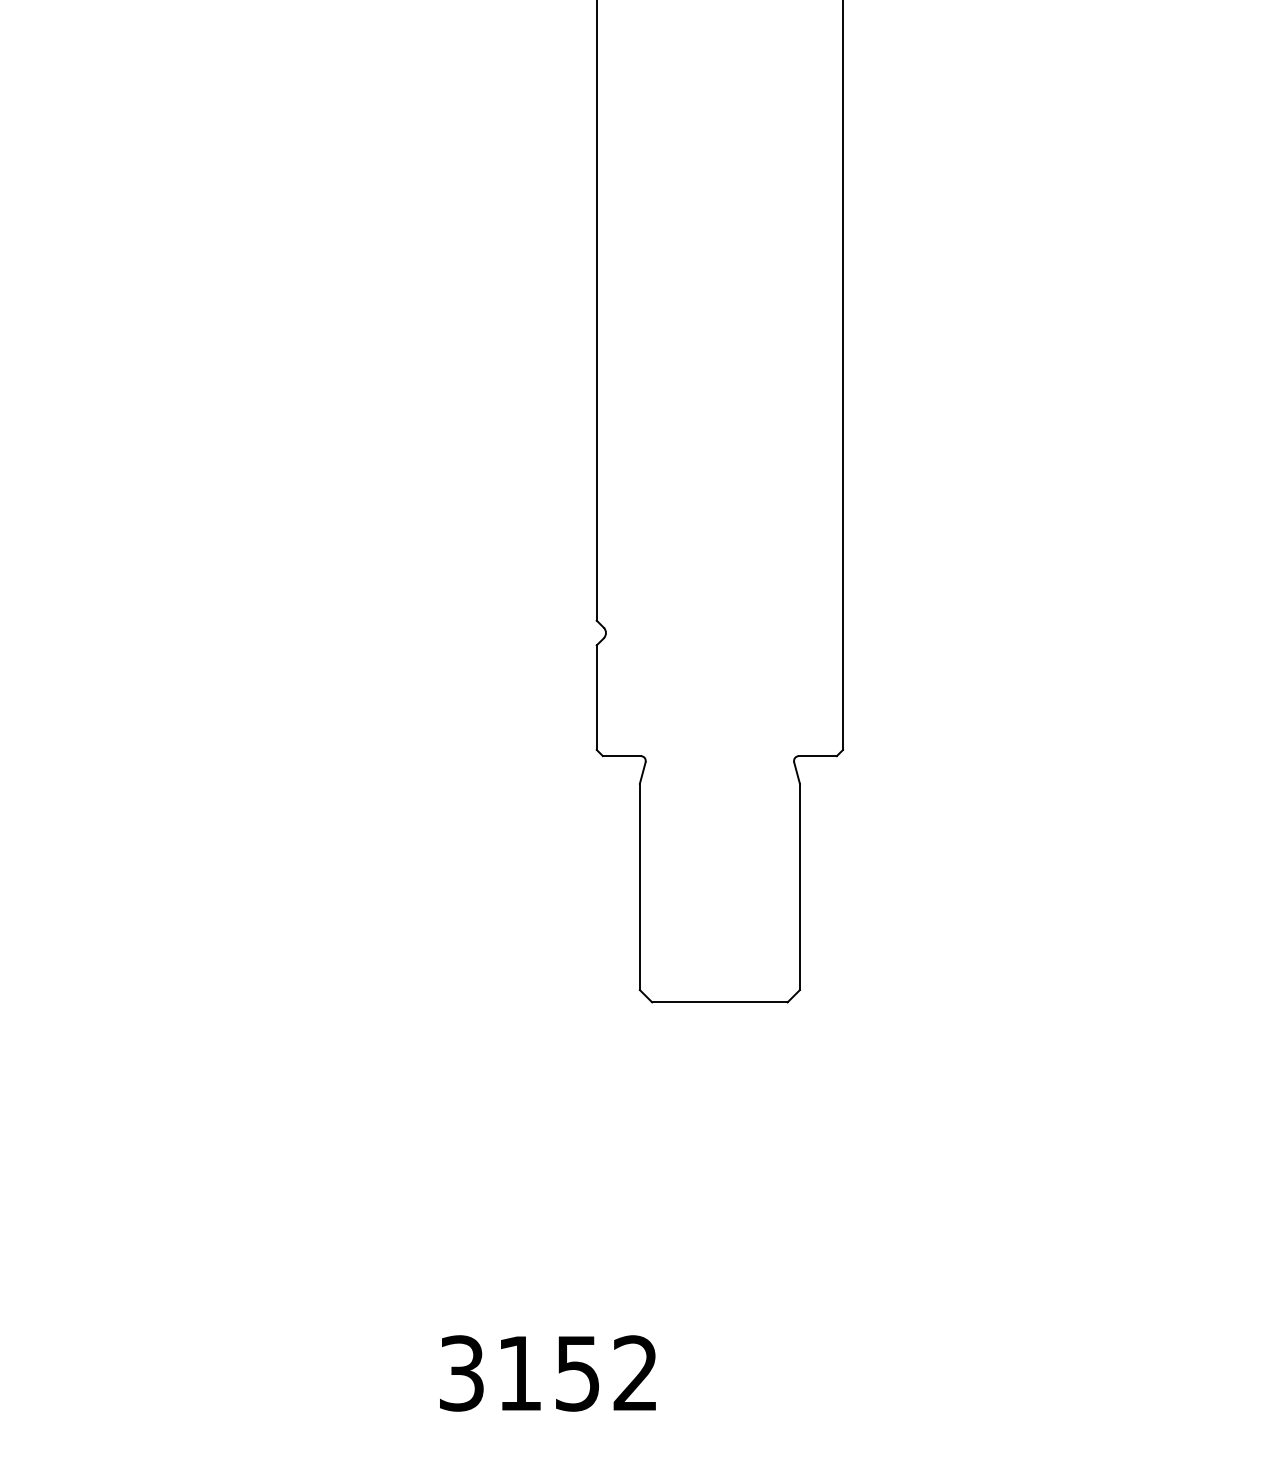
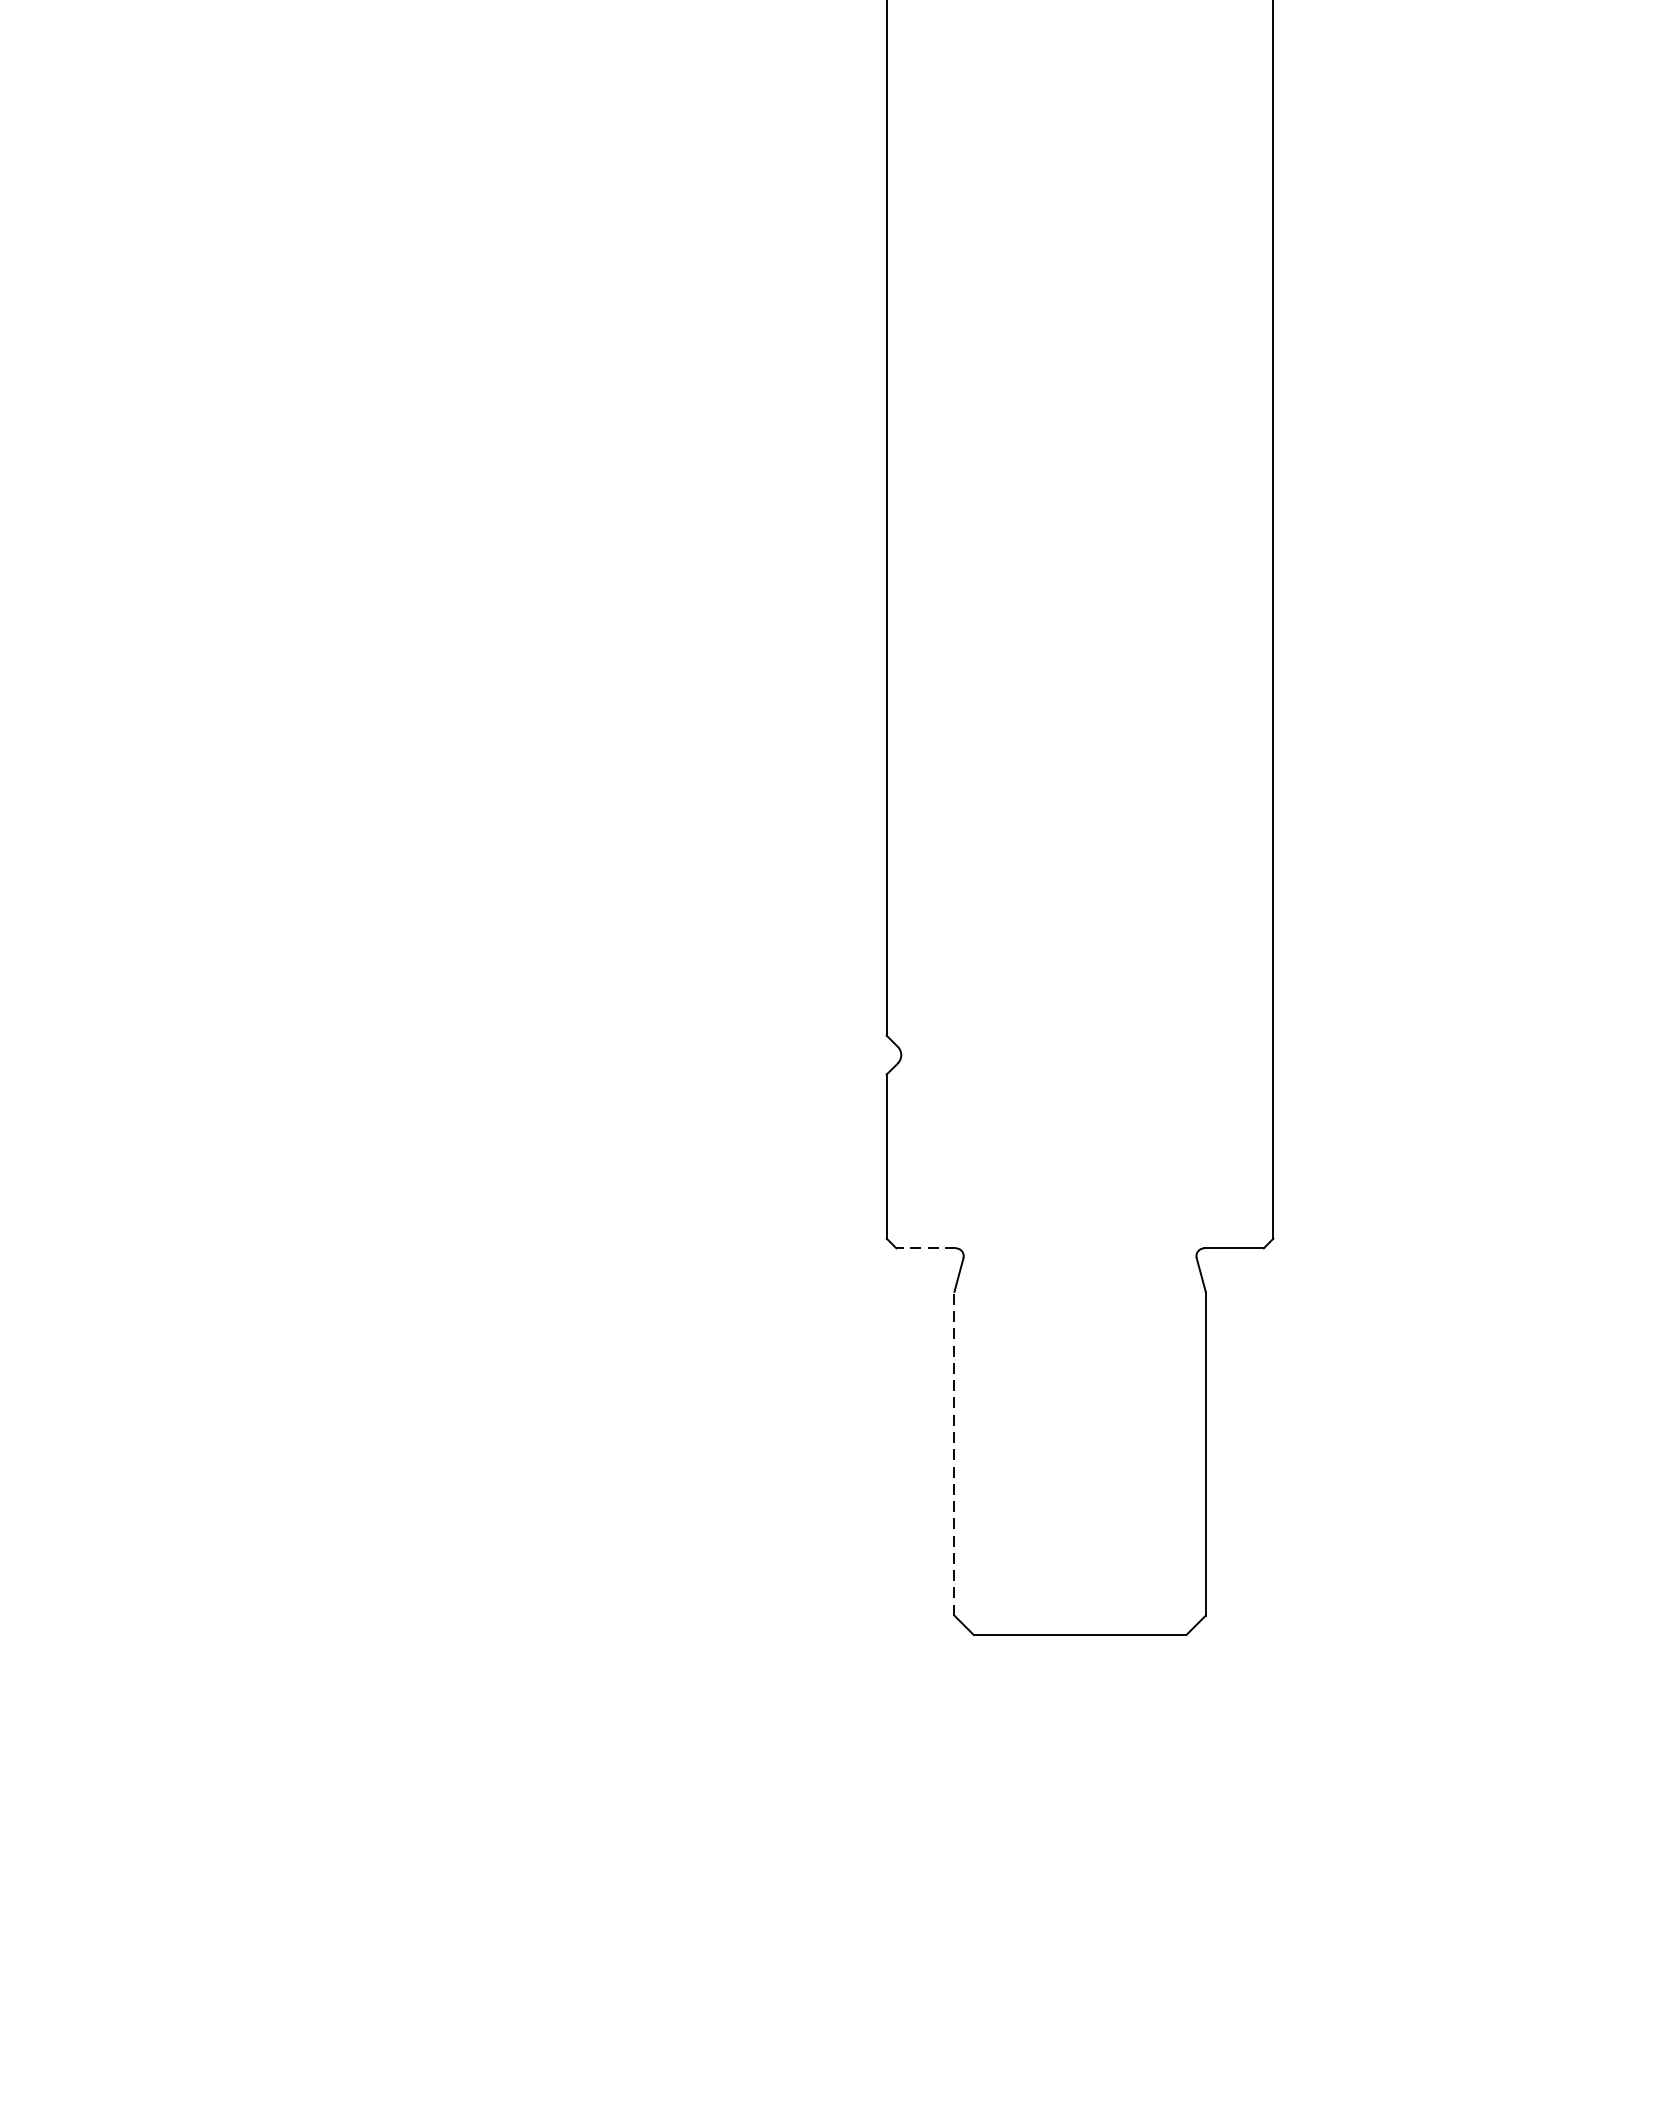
line: (621, 756) -> (925, 1248), solid -> dashed
line: (639, 886) -> (953, 1453), solid -> dashed

